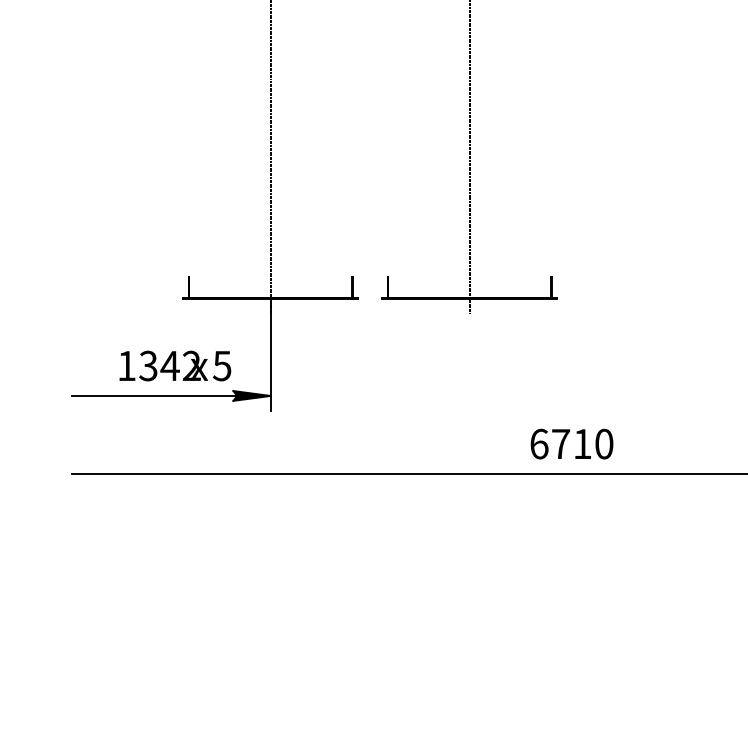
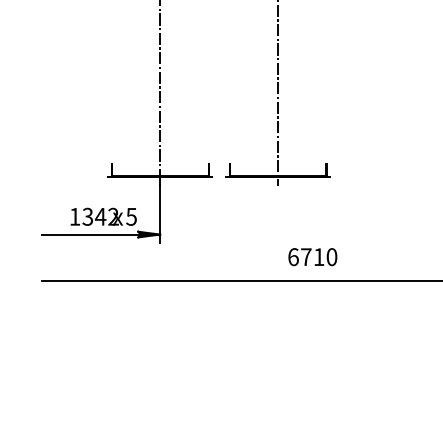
text: (571, 444) -> (312, 257), moved

